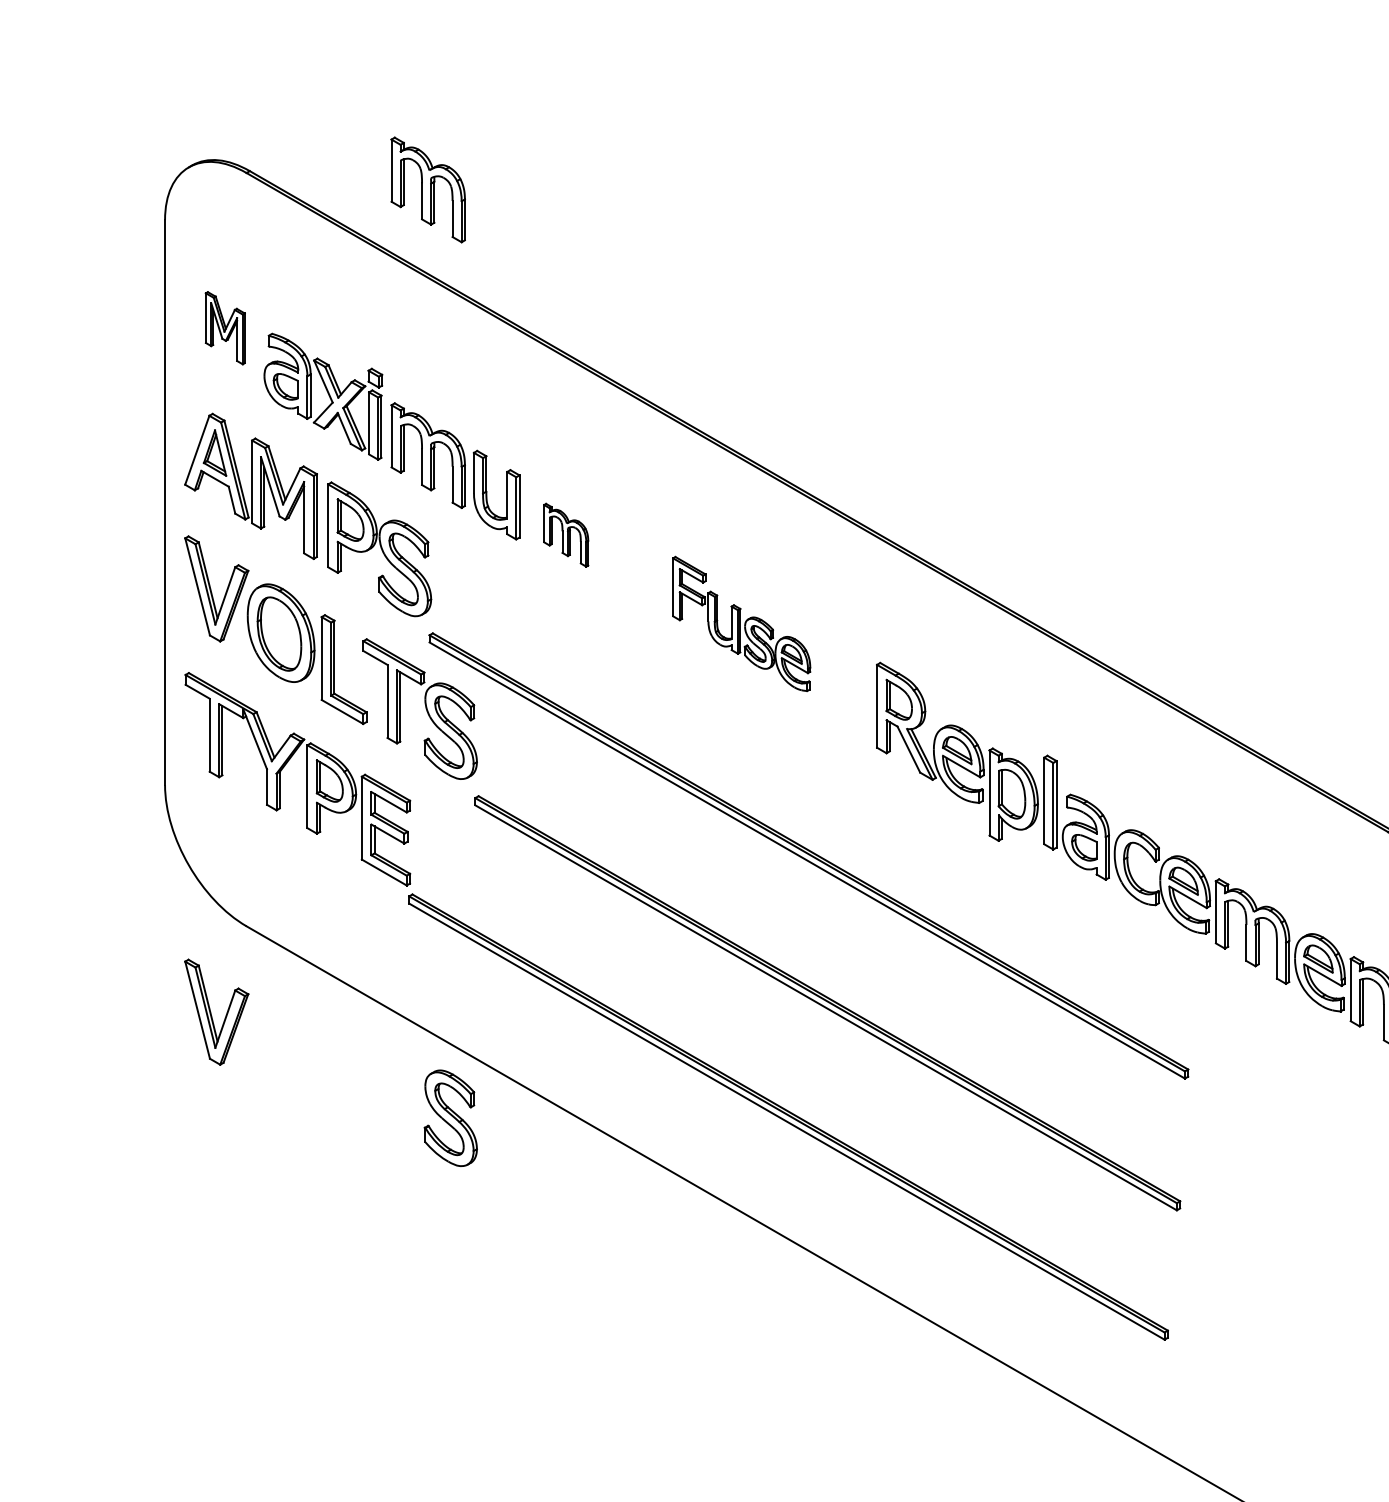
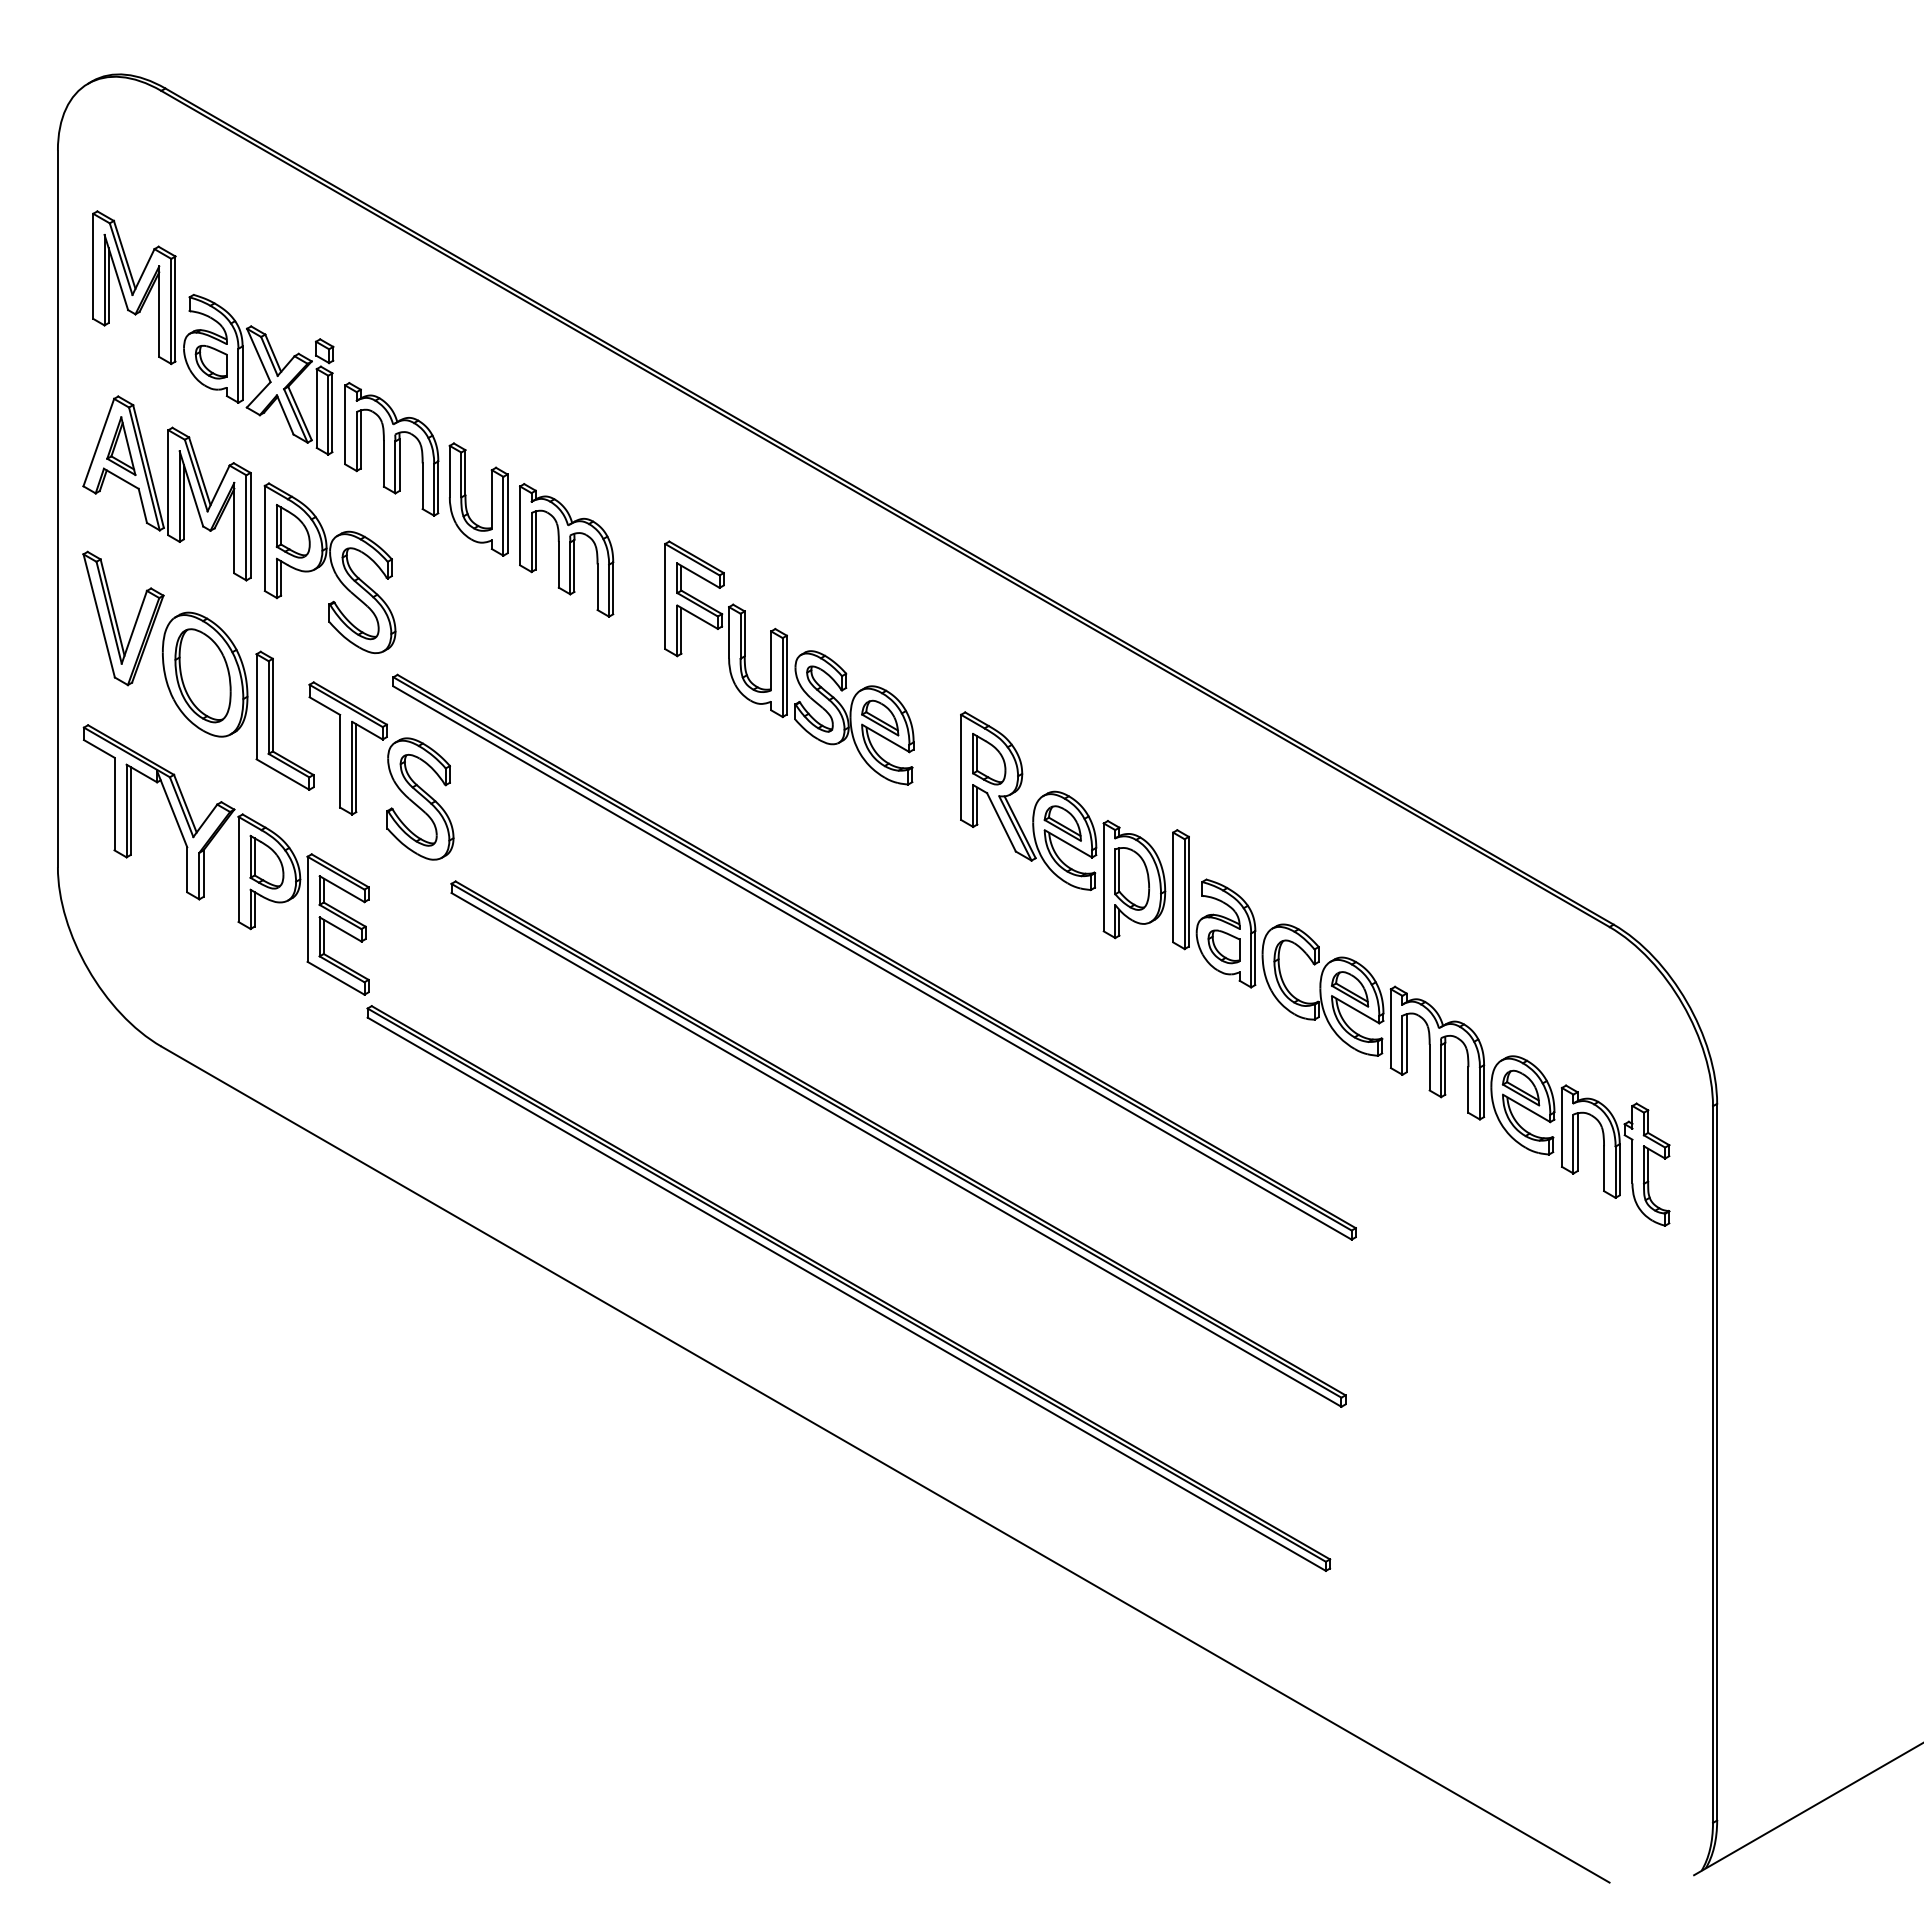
part: (428, 190) -> (391, 112), removed
part: (225, 328) -> (134, 287), size x1.67
part: (565, 535) -> (566, 550), size x1.67
part: (741, 623) -> (789, 662), size x1.43
part: (211, 1012) -> (116, 1155), removed
part: (450, 1117) -> (420, 1289), removed

